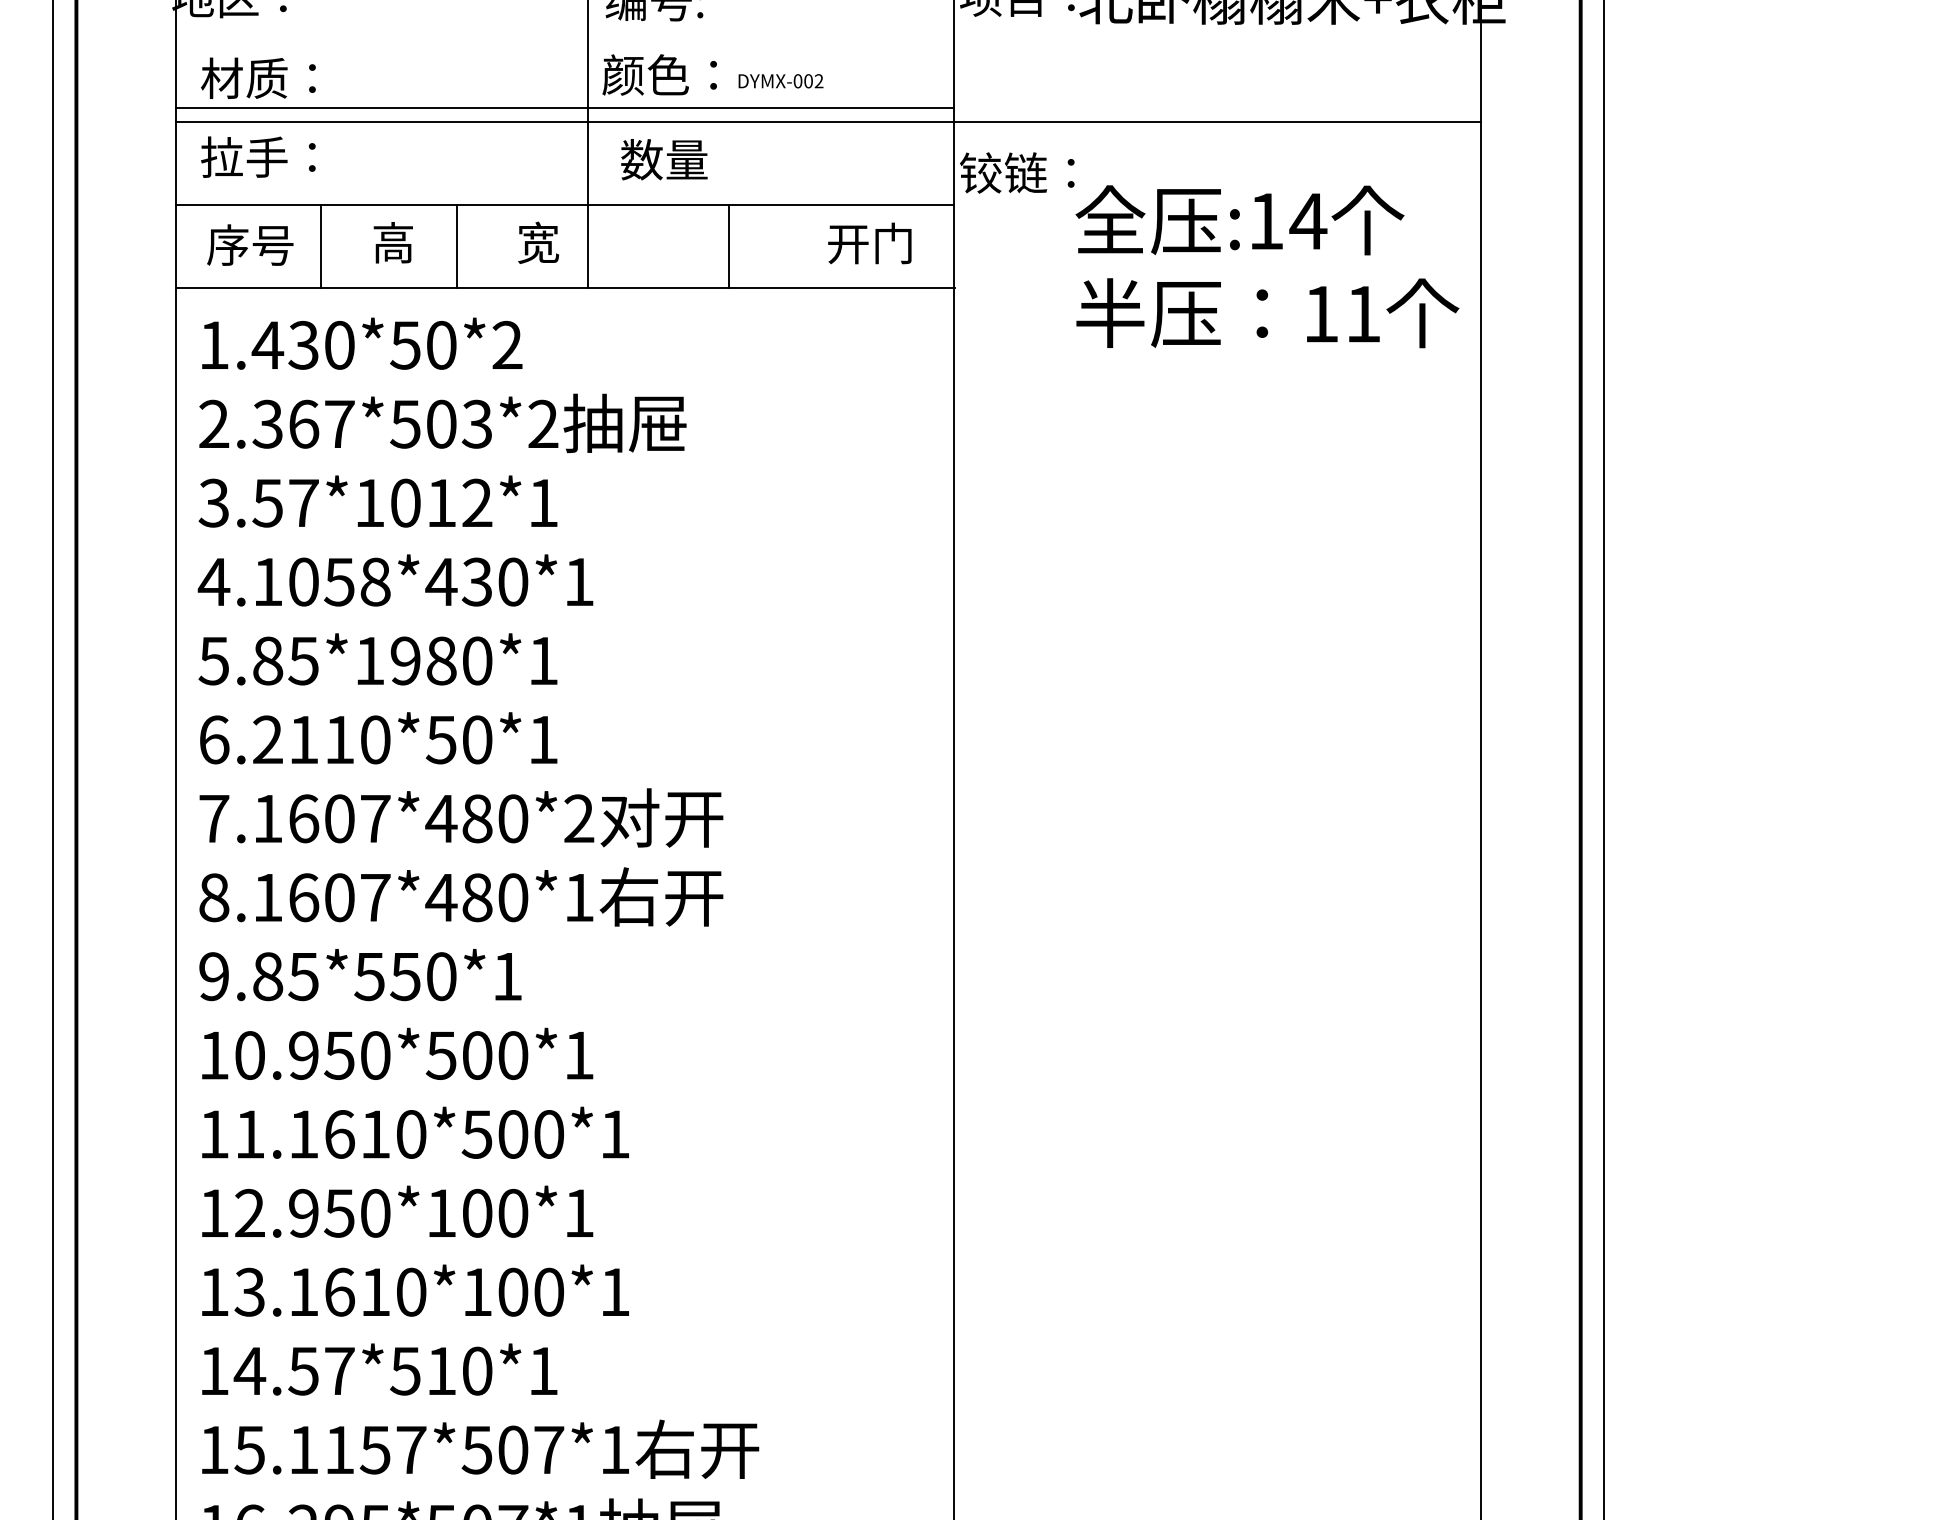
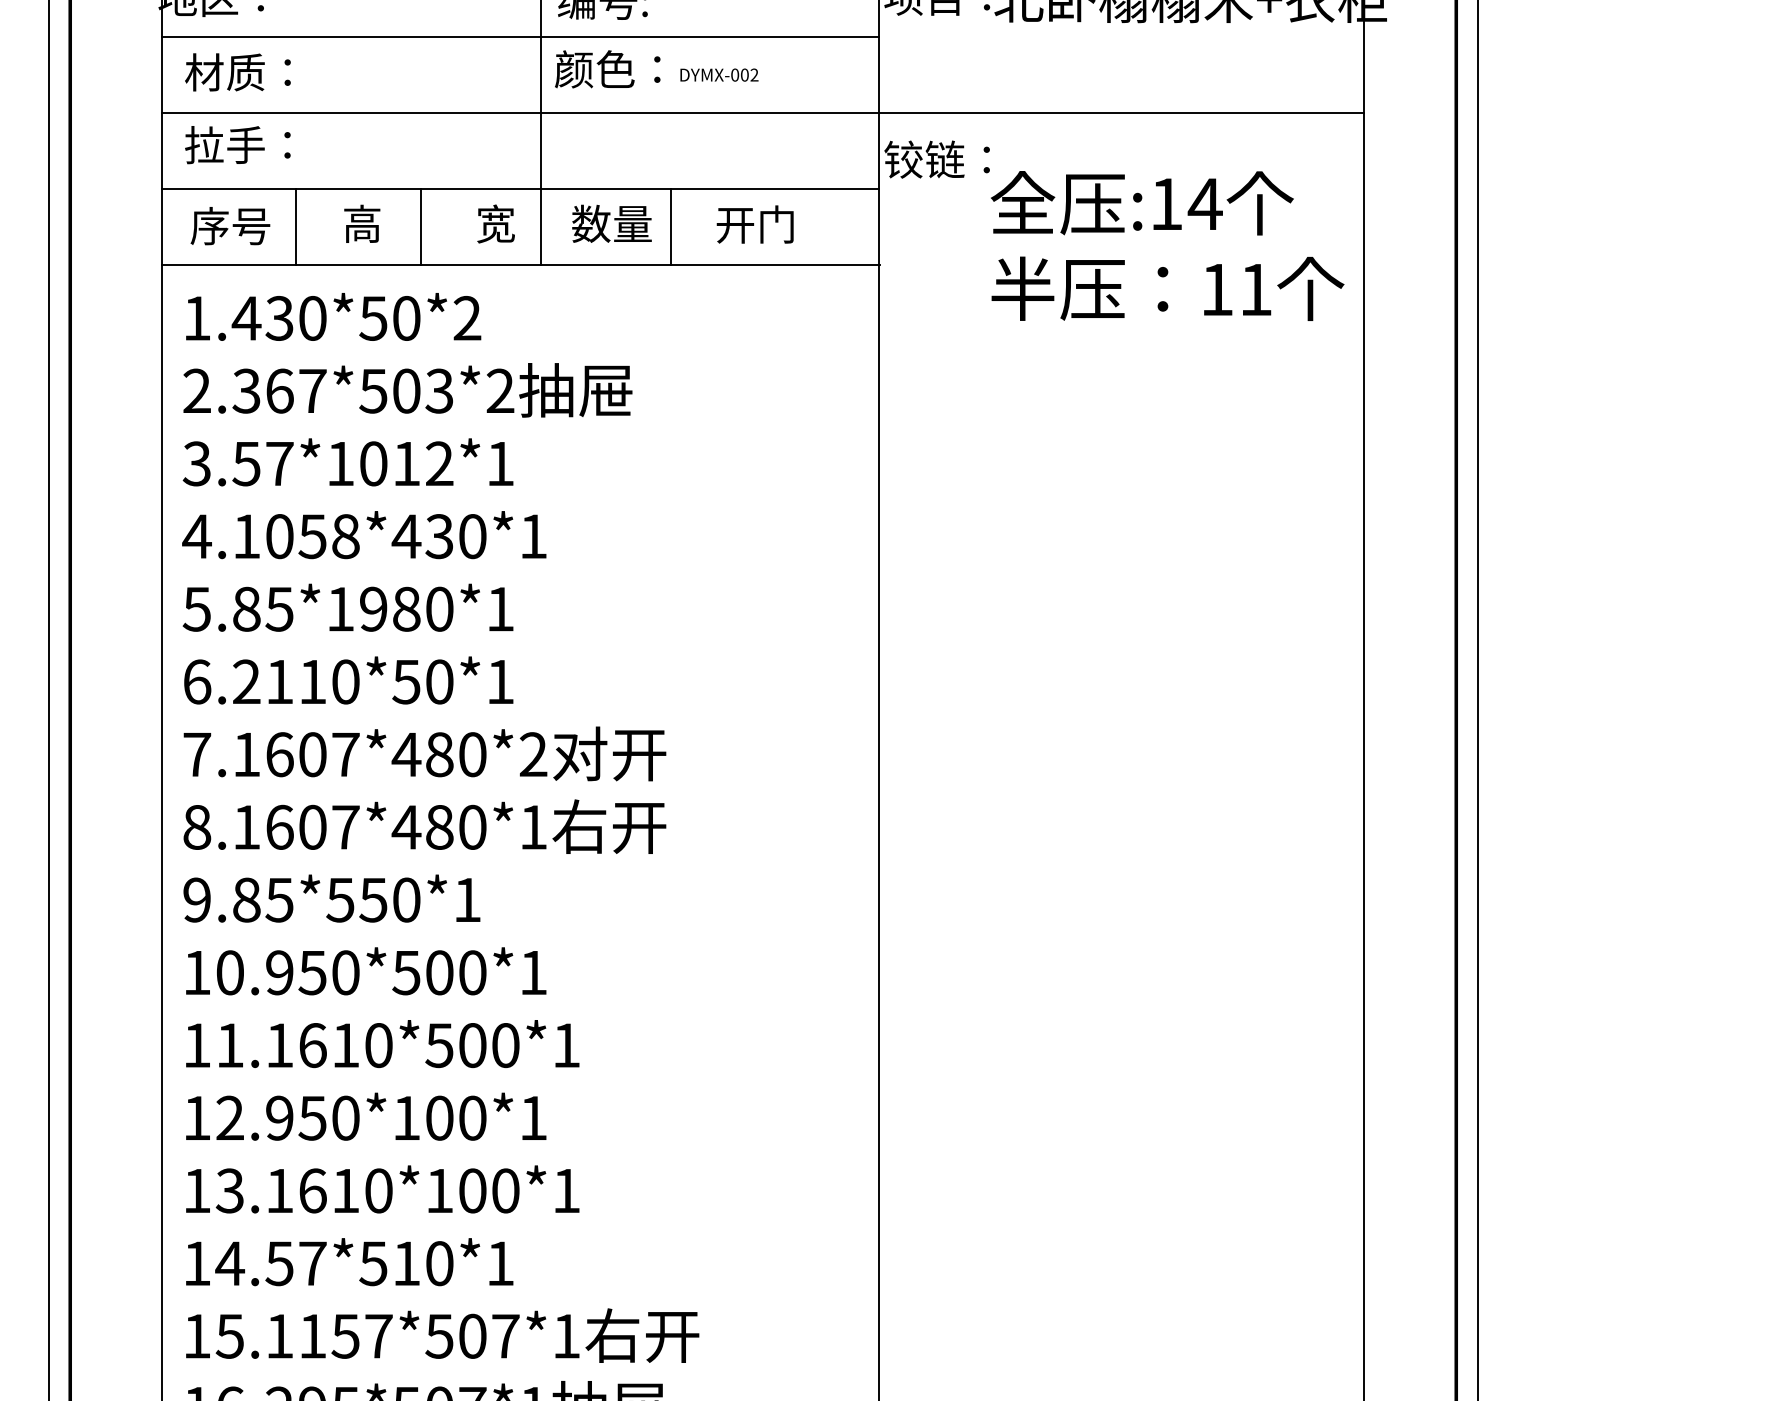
line: (564, 107) -> (519, 36), moved
text: (664, 159) -> (612, 223), moved
text: (869, 243) -> (754, 224), moved

